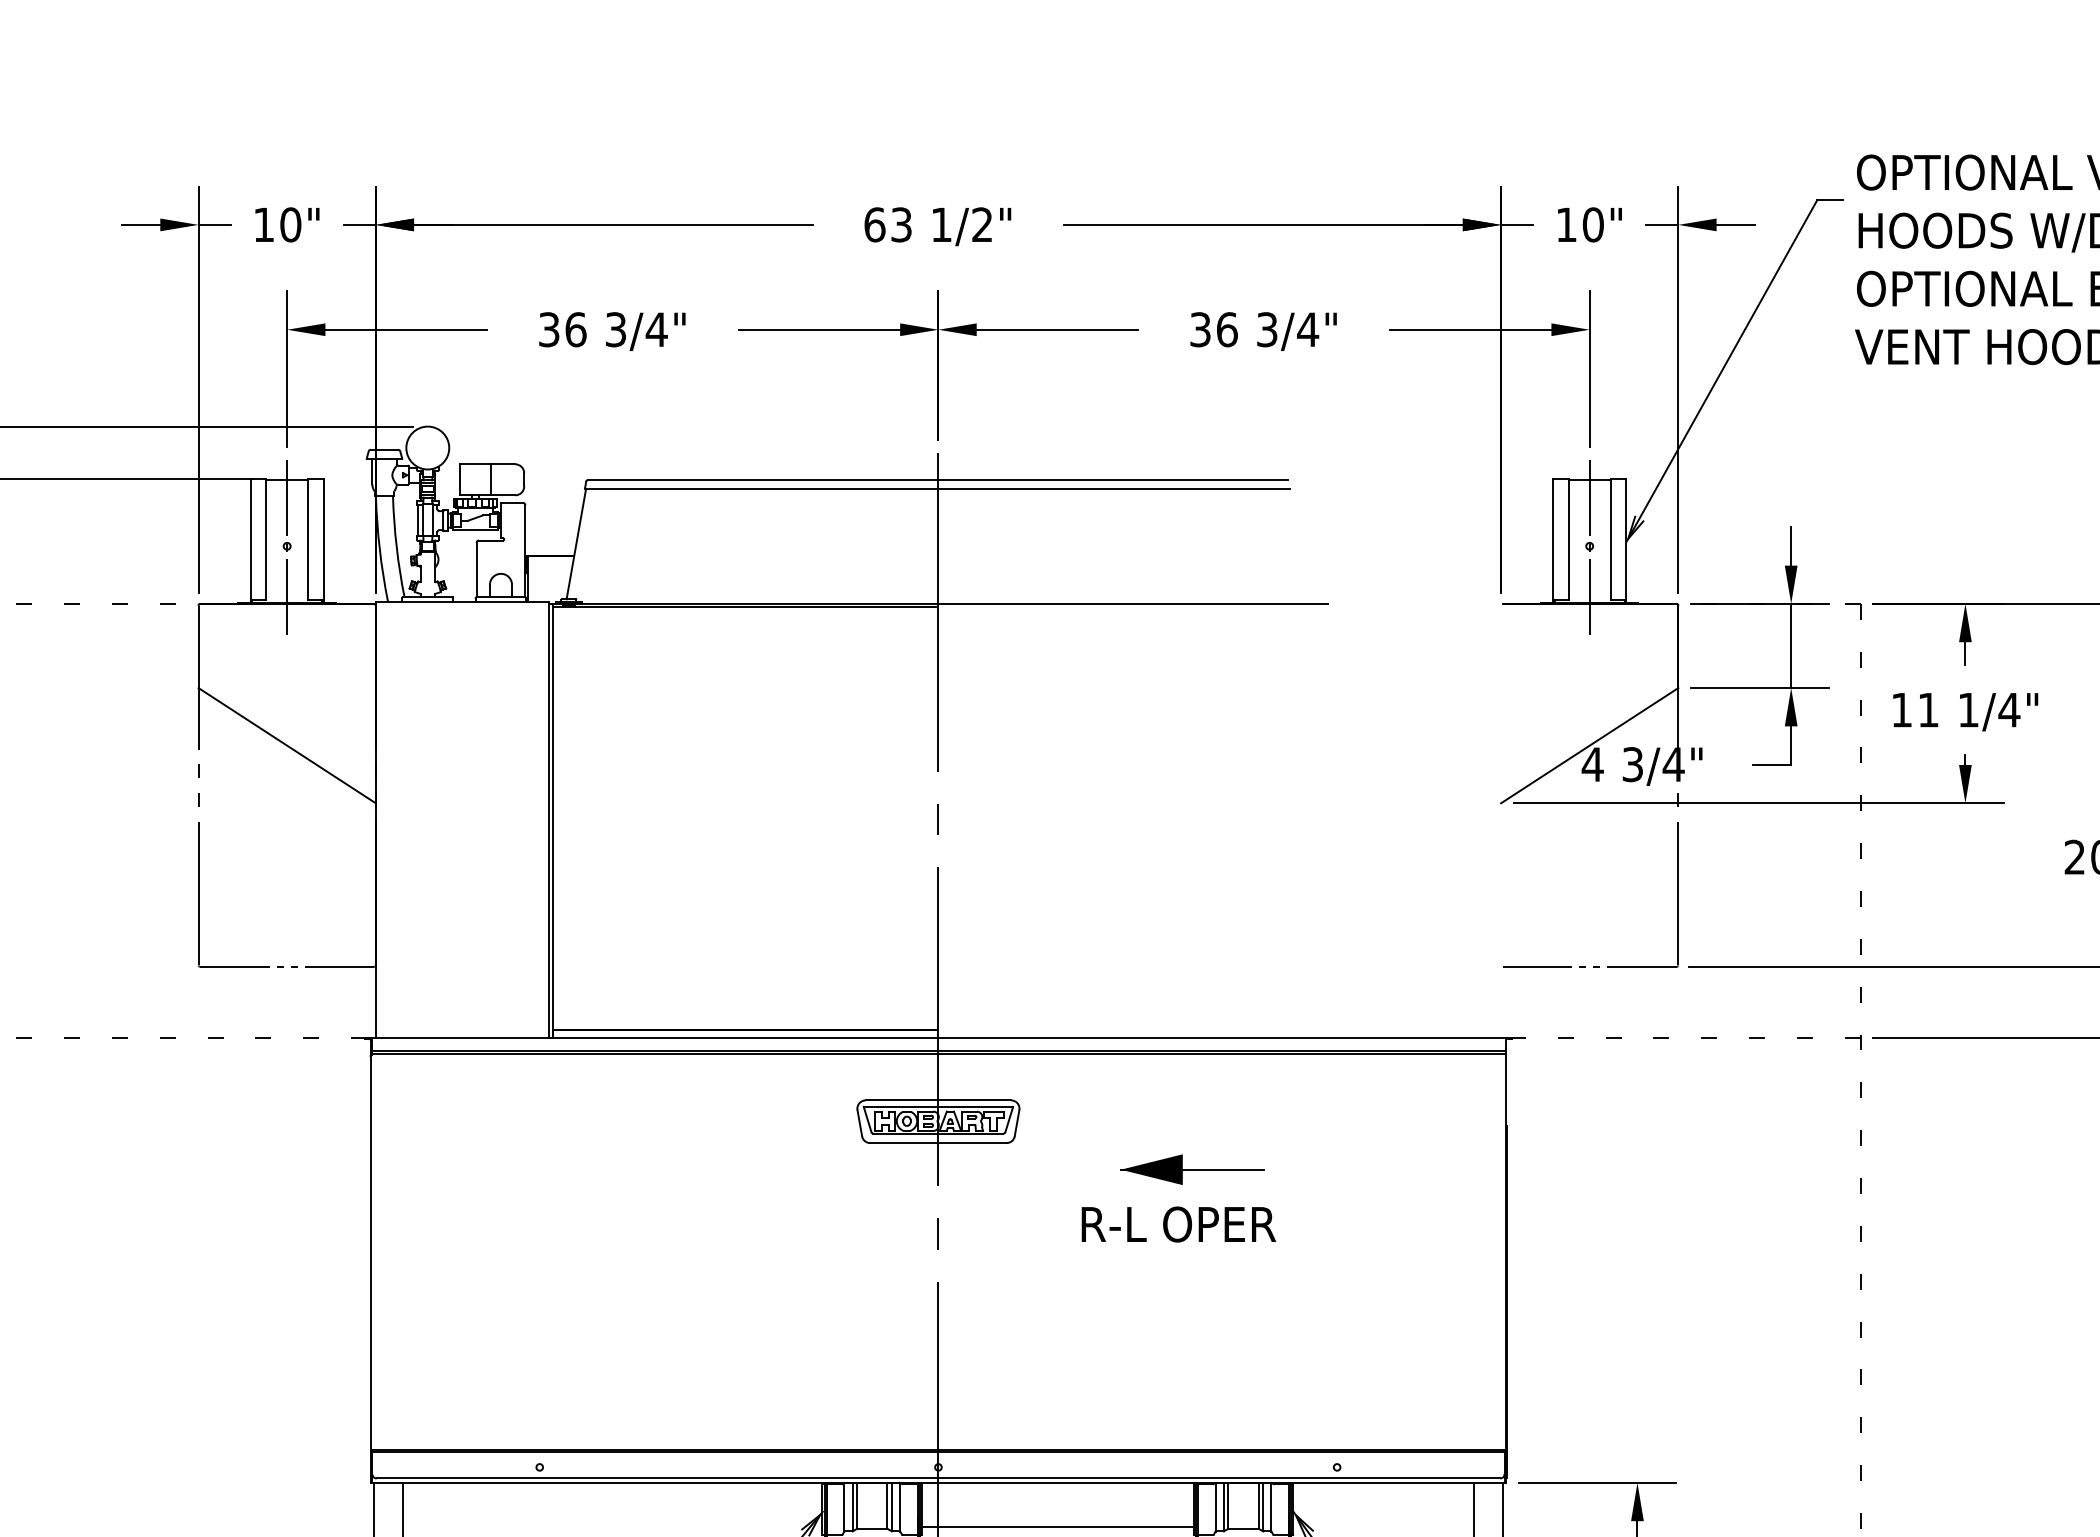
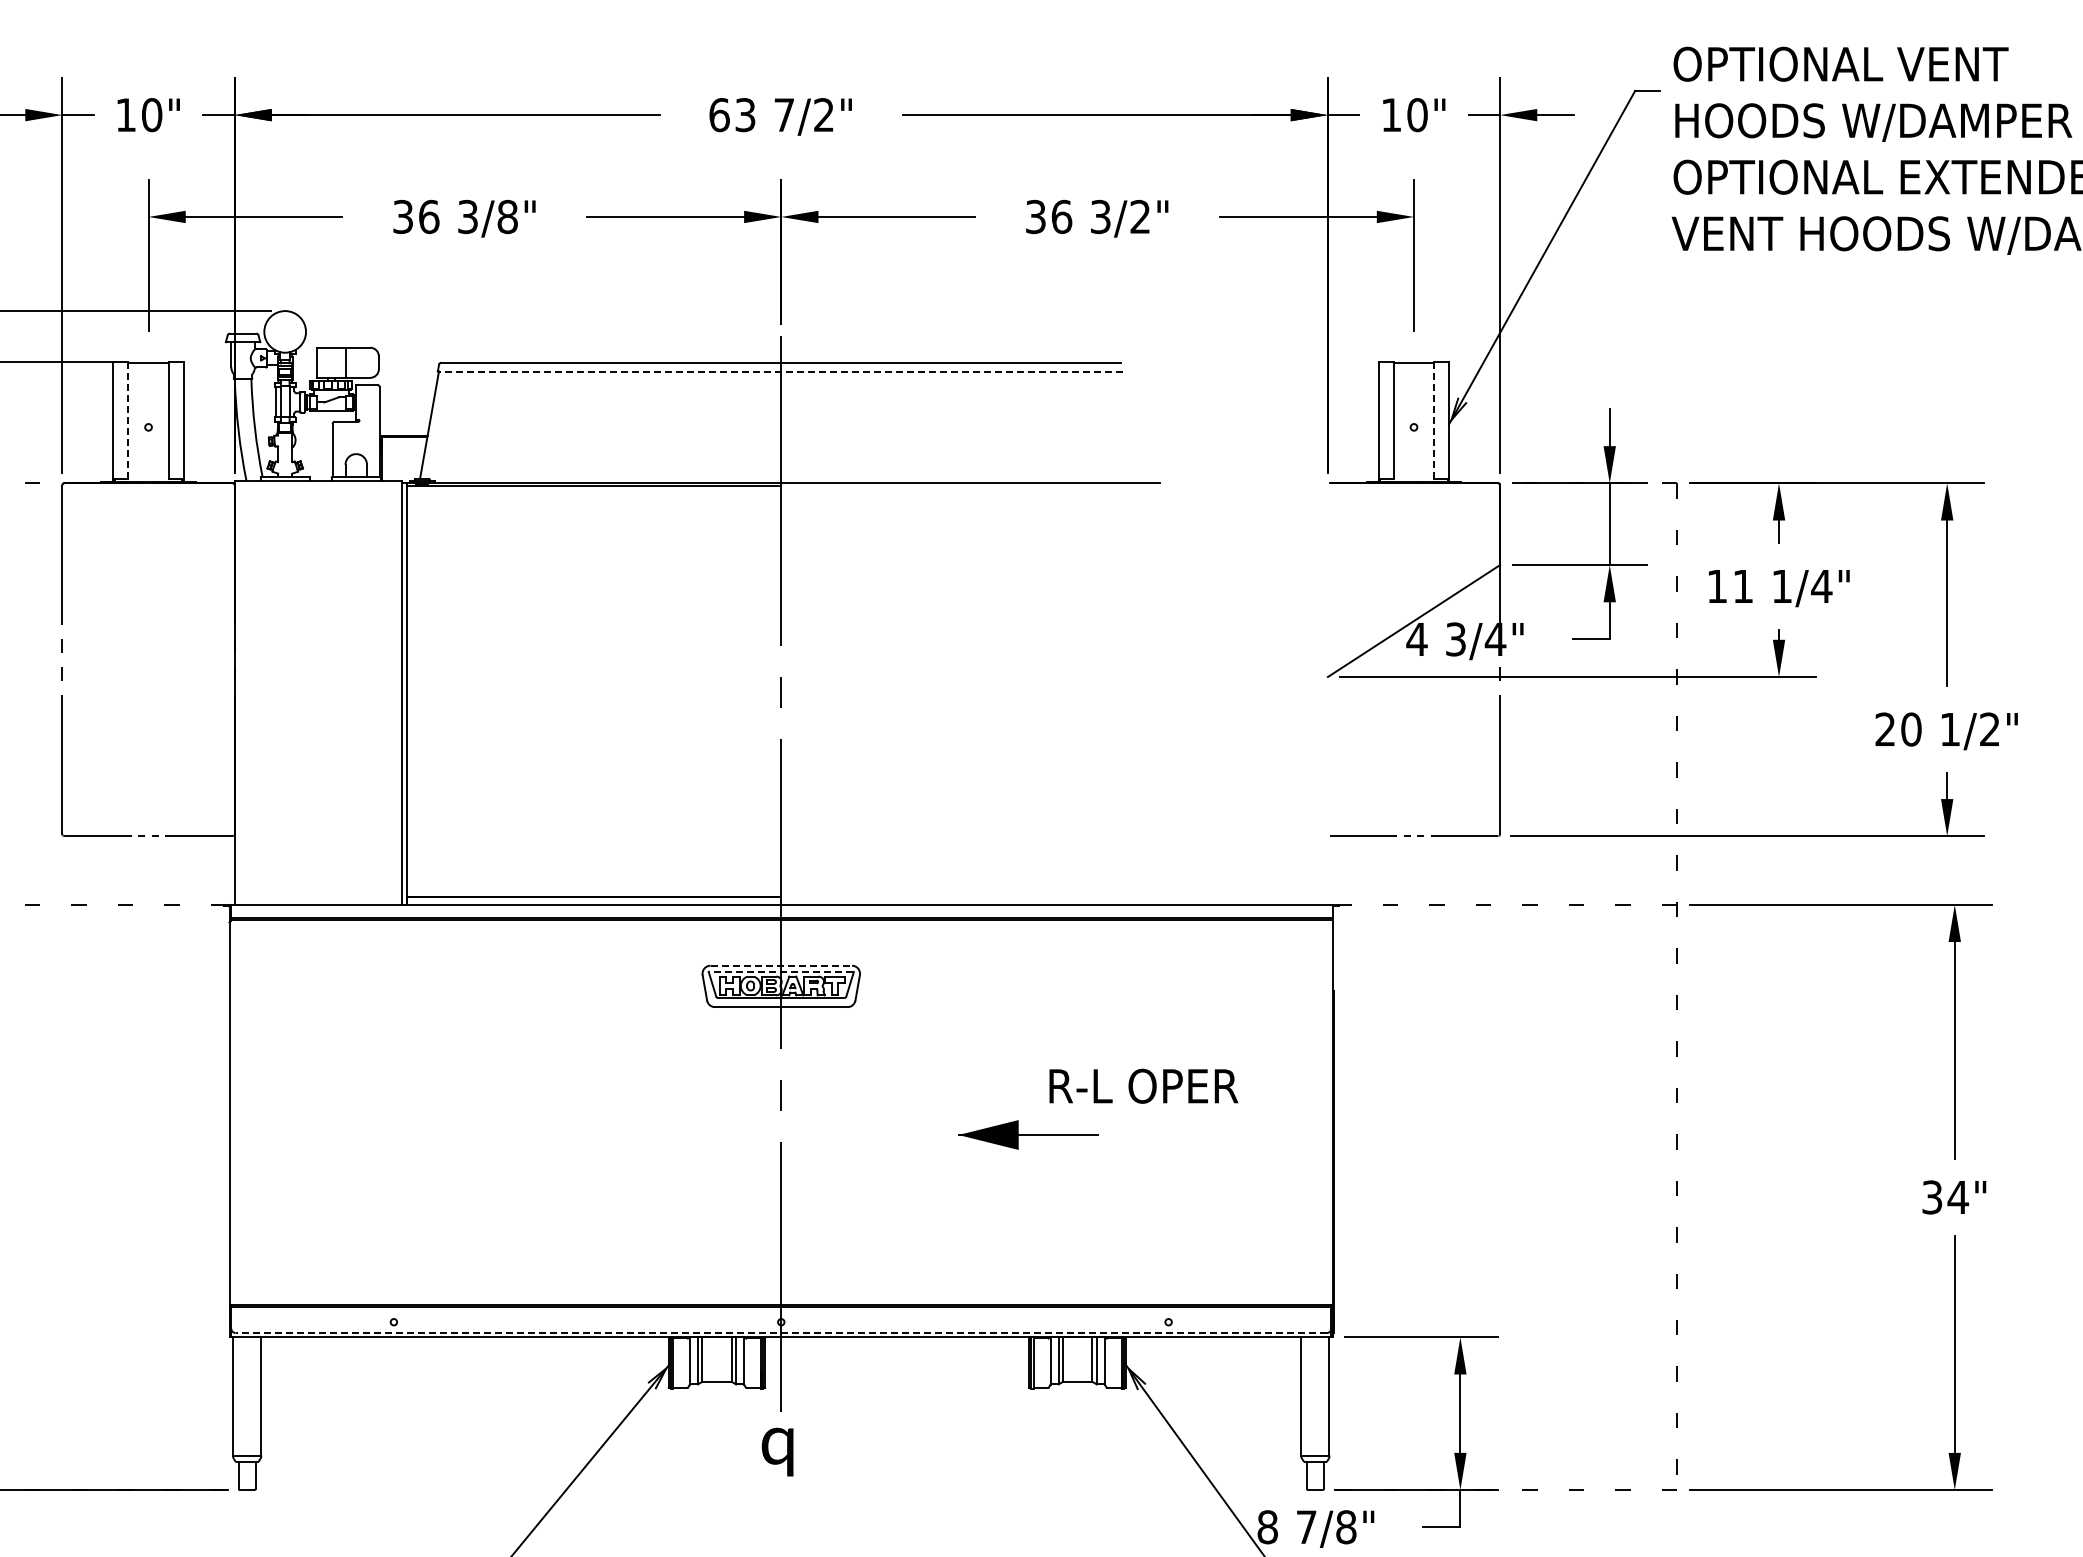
text: (940, 224) -> (783, 114), 1/2" -> 7/2"
text: (656, 329) -> (507, 216), 3/4" -> 3/8"
text: (1308, 329) -> (1140, 216), 3/4" -> 3/2"
line: (937, 488) -> (780, 371), solid -> dashed
line: (266, 539) -> (128, 420), solid -> dashed
line: (1610, 539) -> (1434, 420), solid -> dashed
line: (287, 547) -> (148, 428), removed
line: (1590, 547) -> (1414, 428), removed
line: (287, 746) -> (148, 621), removed
line: (938, 1100) -> (781, 965), solid -> dashed
line: (938, 1106) -> (781, 971), solid -> dashed
part: (1192, 1169) -> (1028, 1134), moved
text: (1178, 1223) -> (1143, 1085), moved
line: (938, 1477) -> (781, 1332), solid -> dashed
line: (1058, 1527) -> (897, 1380), removed

